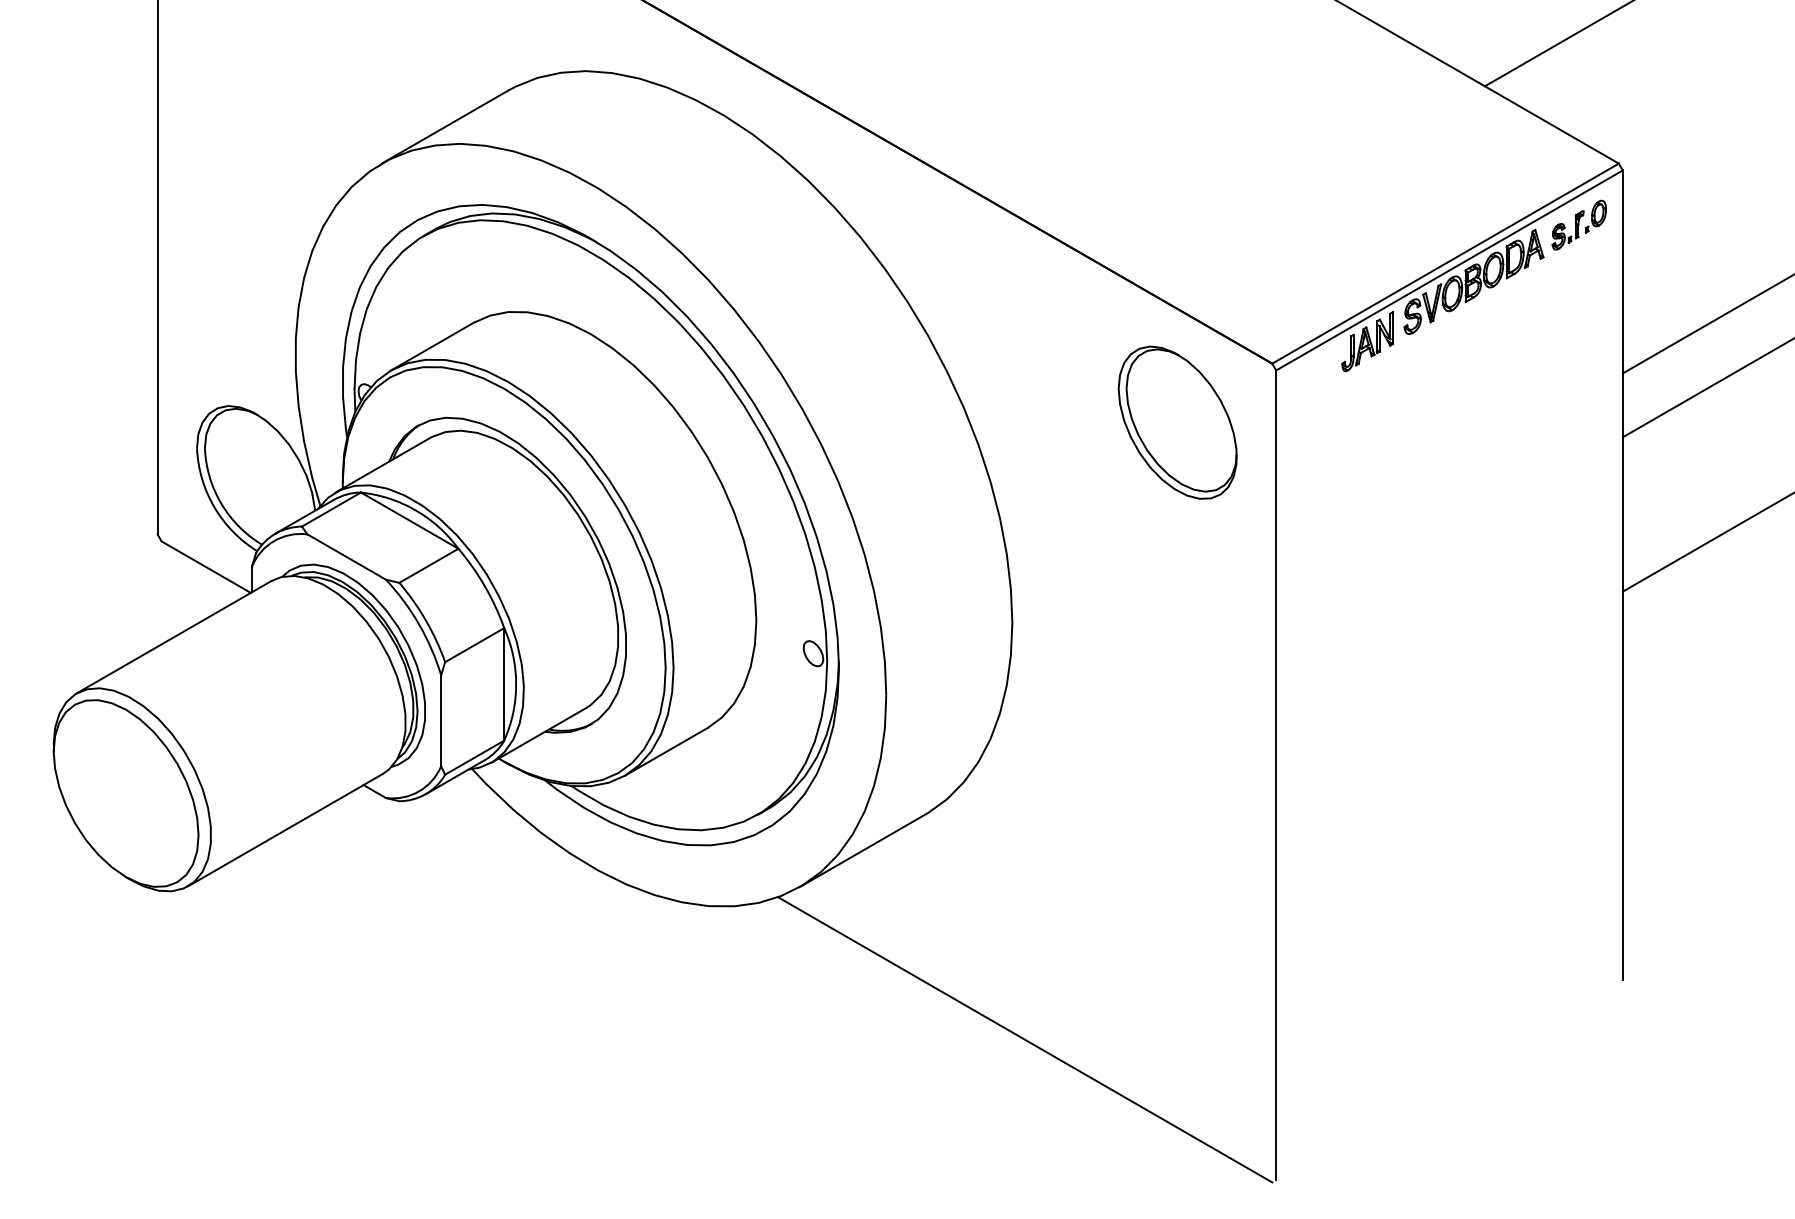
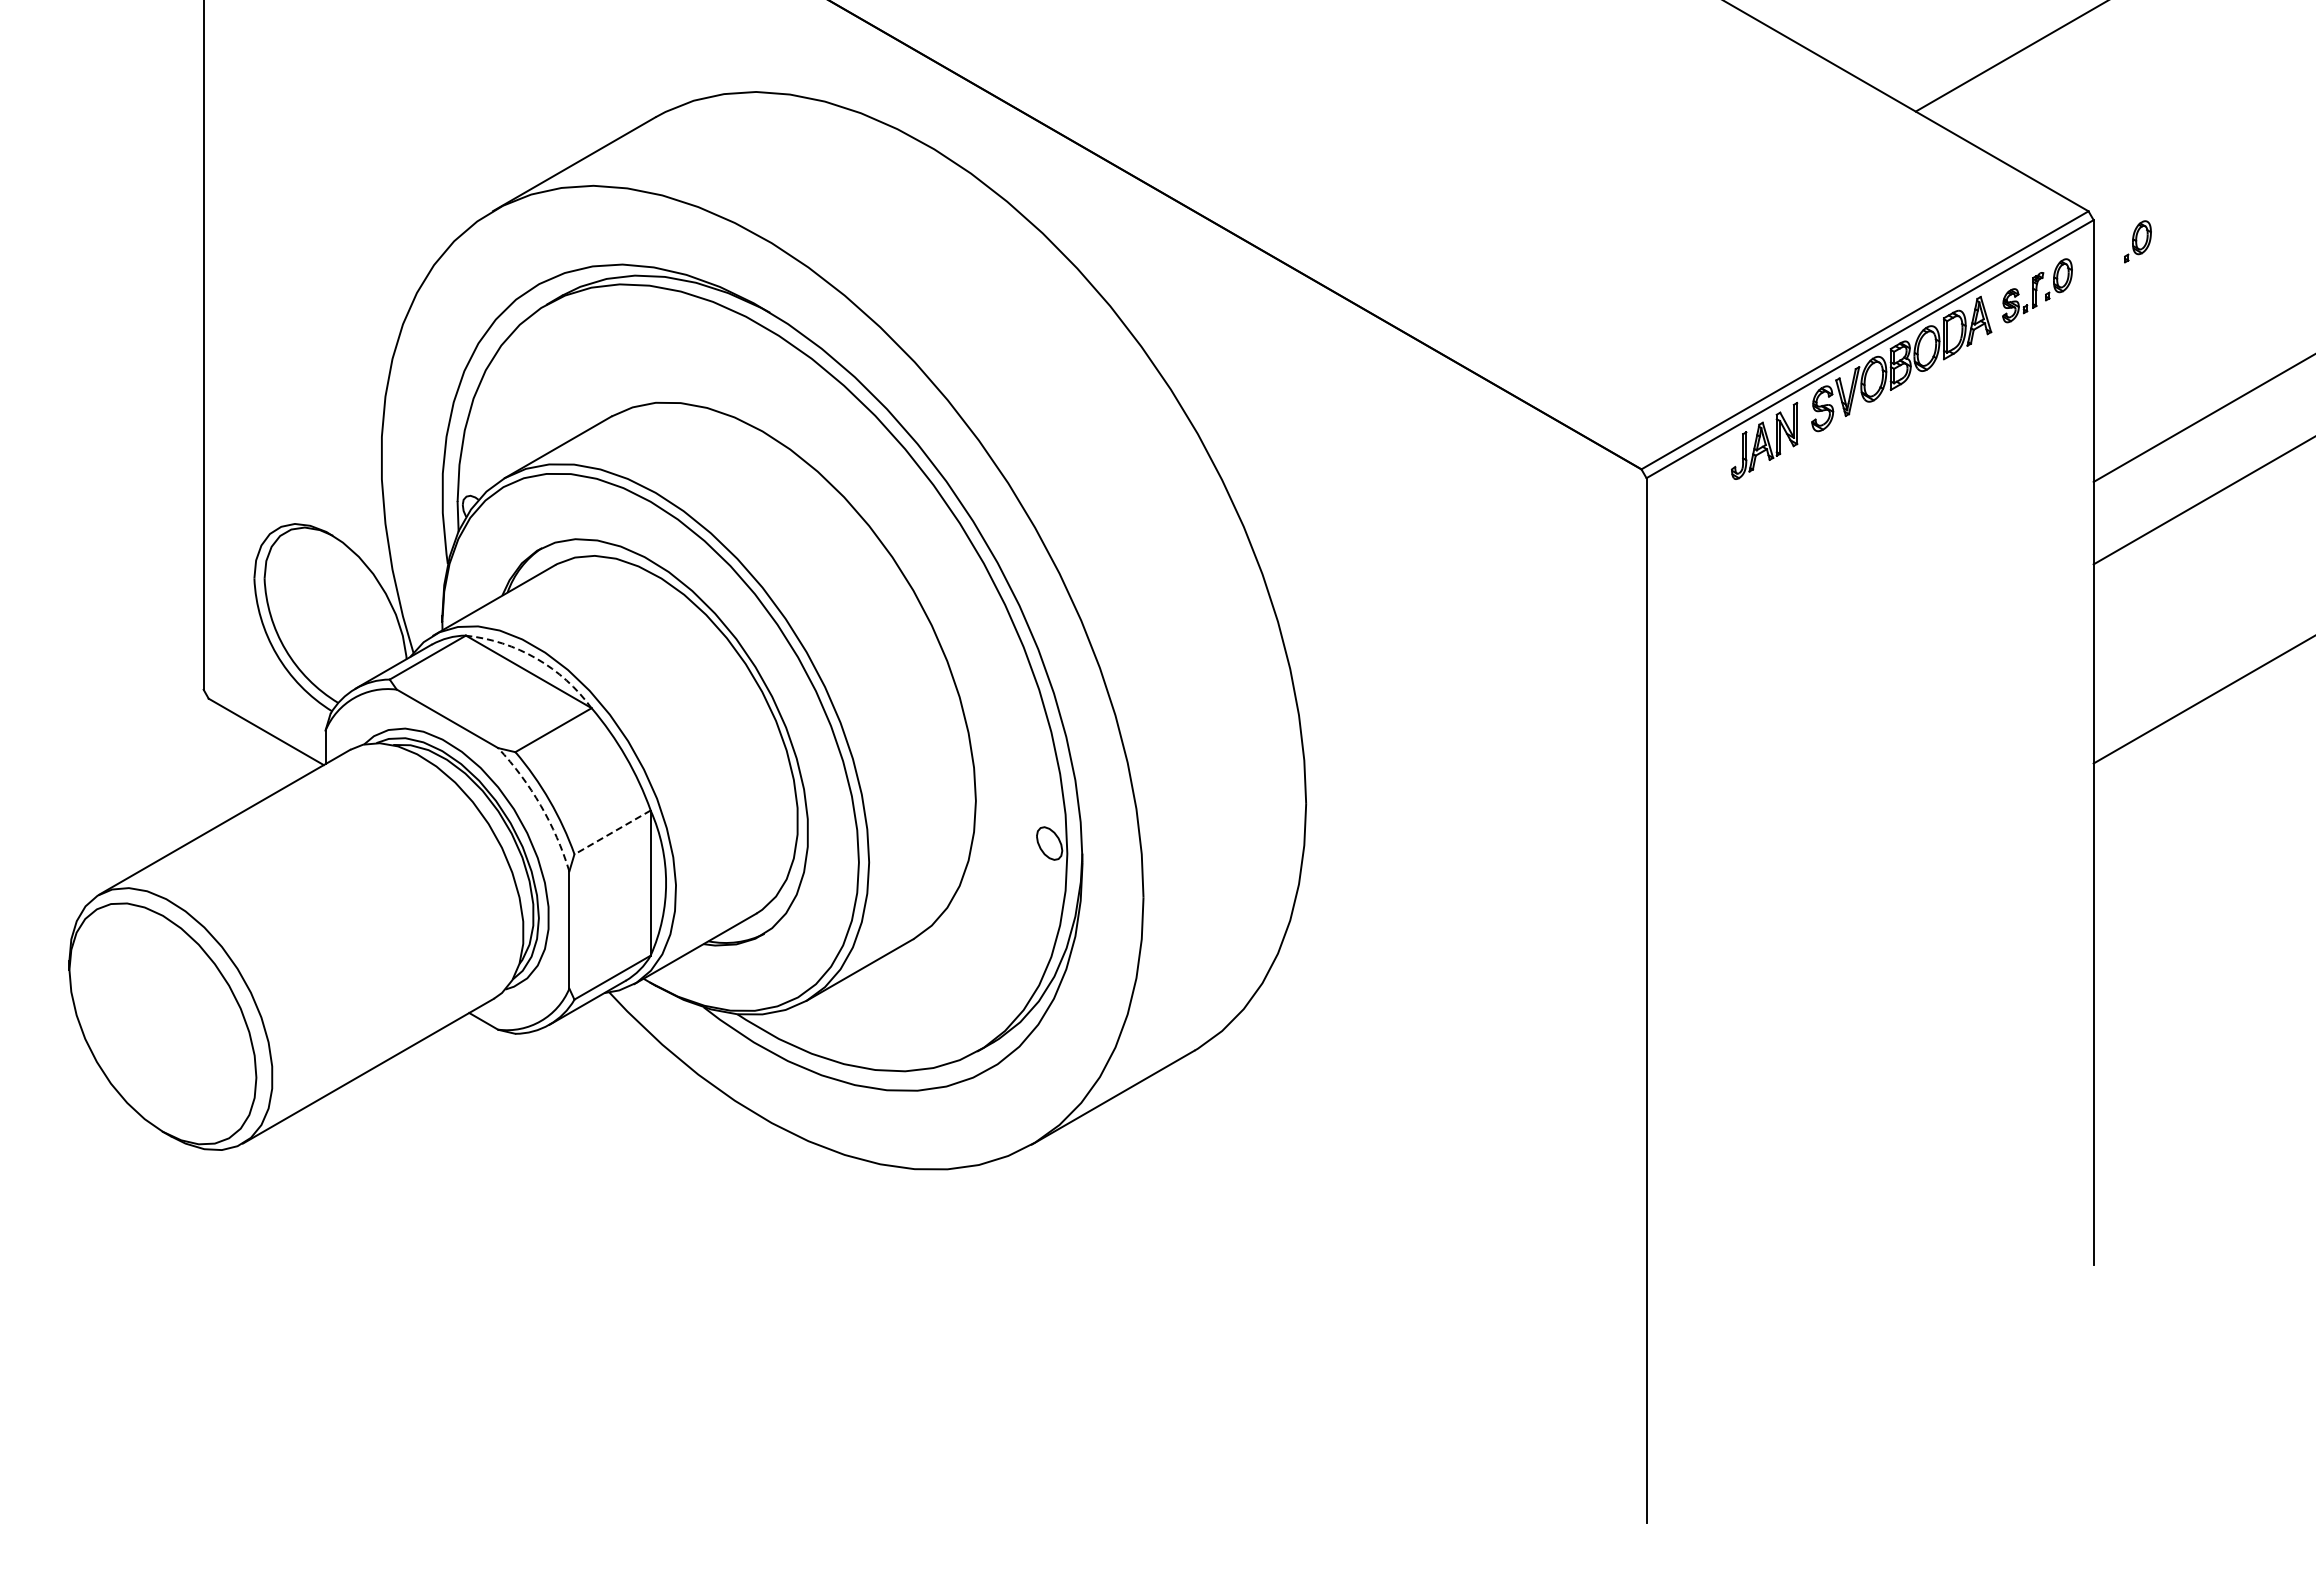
part: (1656, 187) -> (2137, 241), added
part: (1177, 422) -> (1519, 545), removed
arc: (415, 510) -> (536, 658), solid -> dashed
arc: (418, 624) -> (540, 805), solid -> dashed
line: (474, 645) -> (612, 832), solid -> dashed
line: (1025, 1039) -> (1322, 1341), removed

